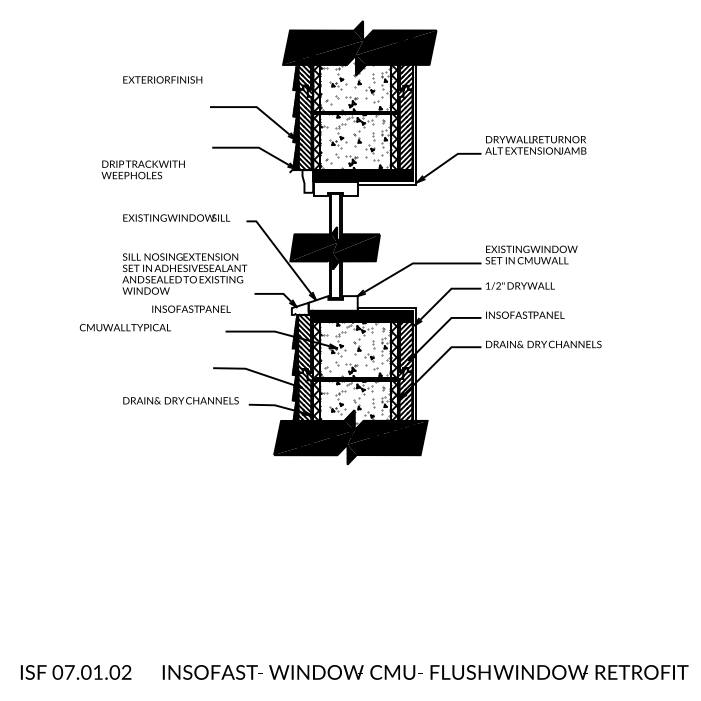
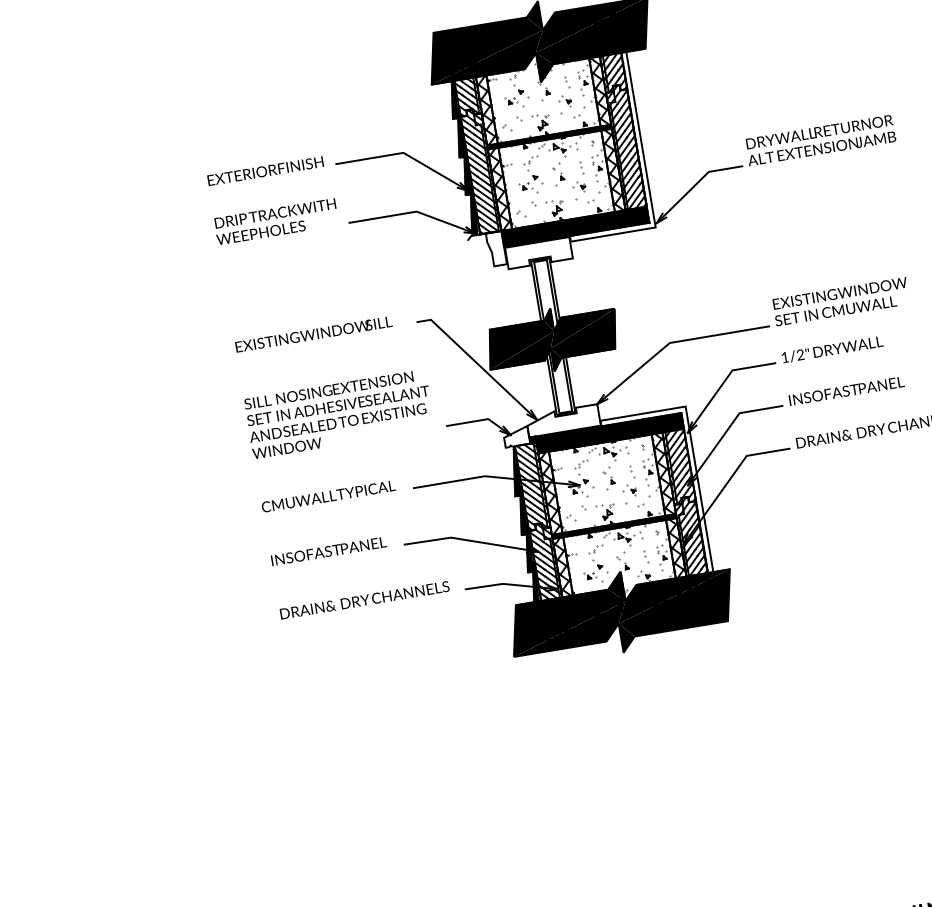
text: (162, 79) -> (265, 170), moved
text: (142, 169) -> (275, 221), moved
text: (191, 308) -> (328, 550), moved
text: (124, 327) -> (327, 496), moved

